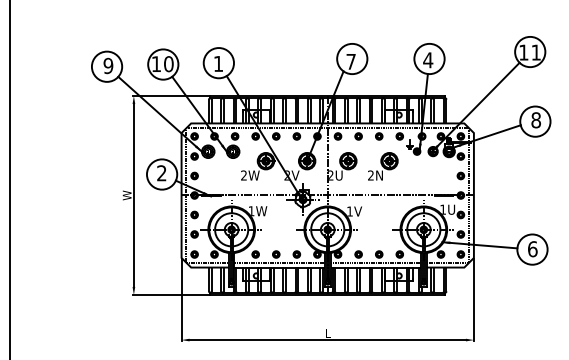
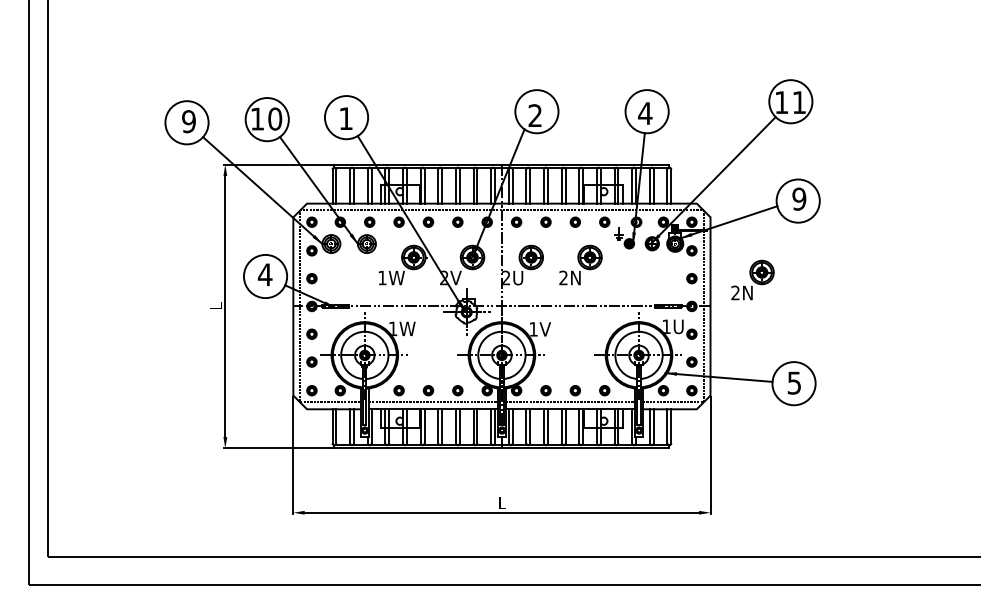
text: (350, 61) -> (534, 115), 7 -> 2
text: (536, 119) -> (799, 198), 8 -> 9
text: (161, 173) -> (264, 274), 2 -> 4
text: (244, 175) -> (382, 277), 2W -> 1W
part: (503, 176) -> (752, 279), added
text: (127, 195) -> (215, 306), W -> L
text: (532, 248) -> (794, 382), 6 -> 5

